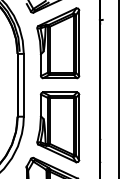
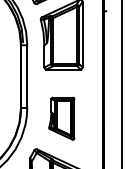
part: (58, 127) -> (61, 118), size x0.6

